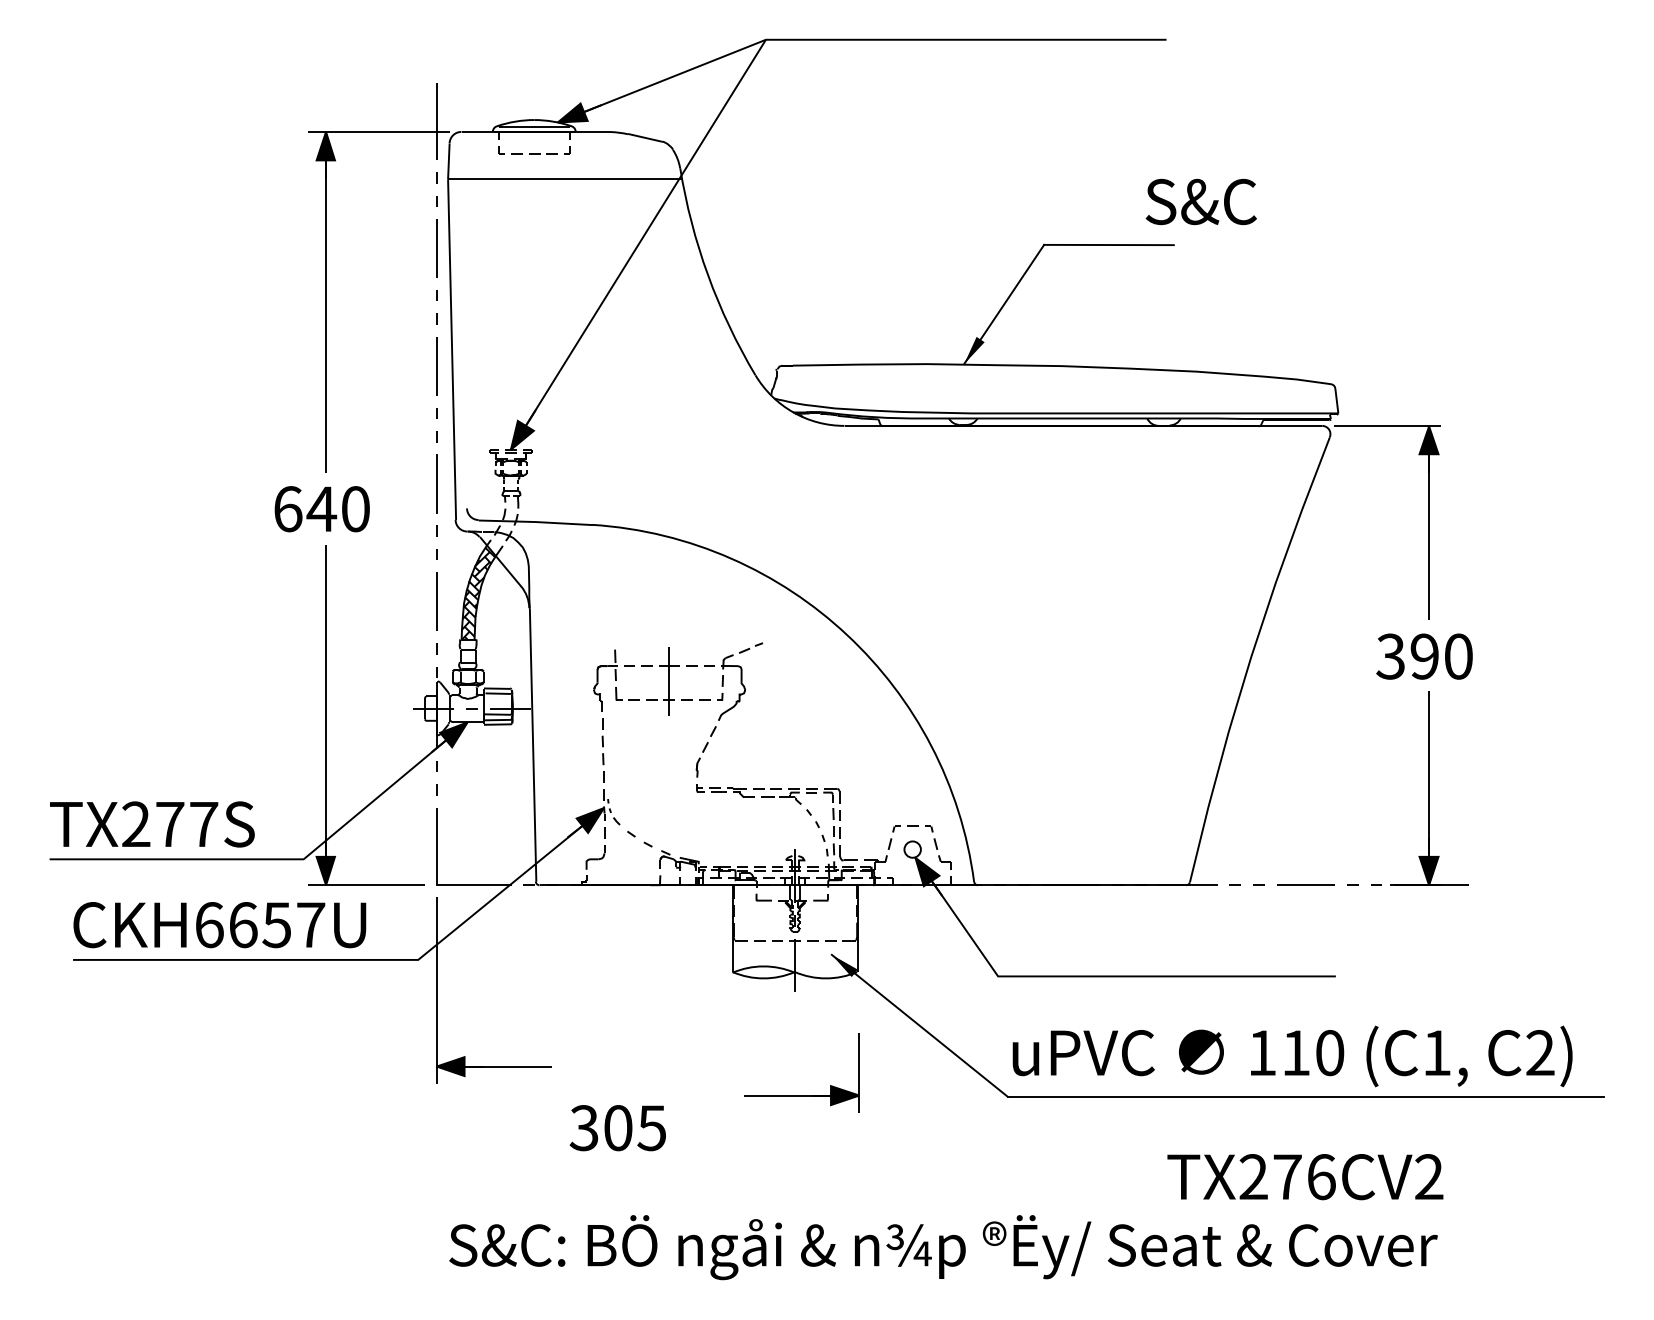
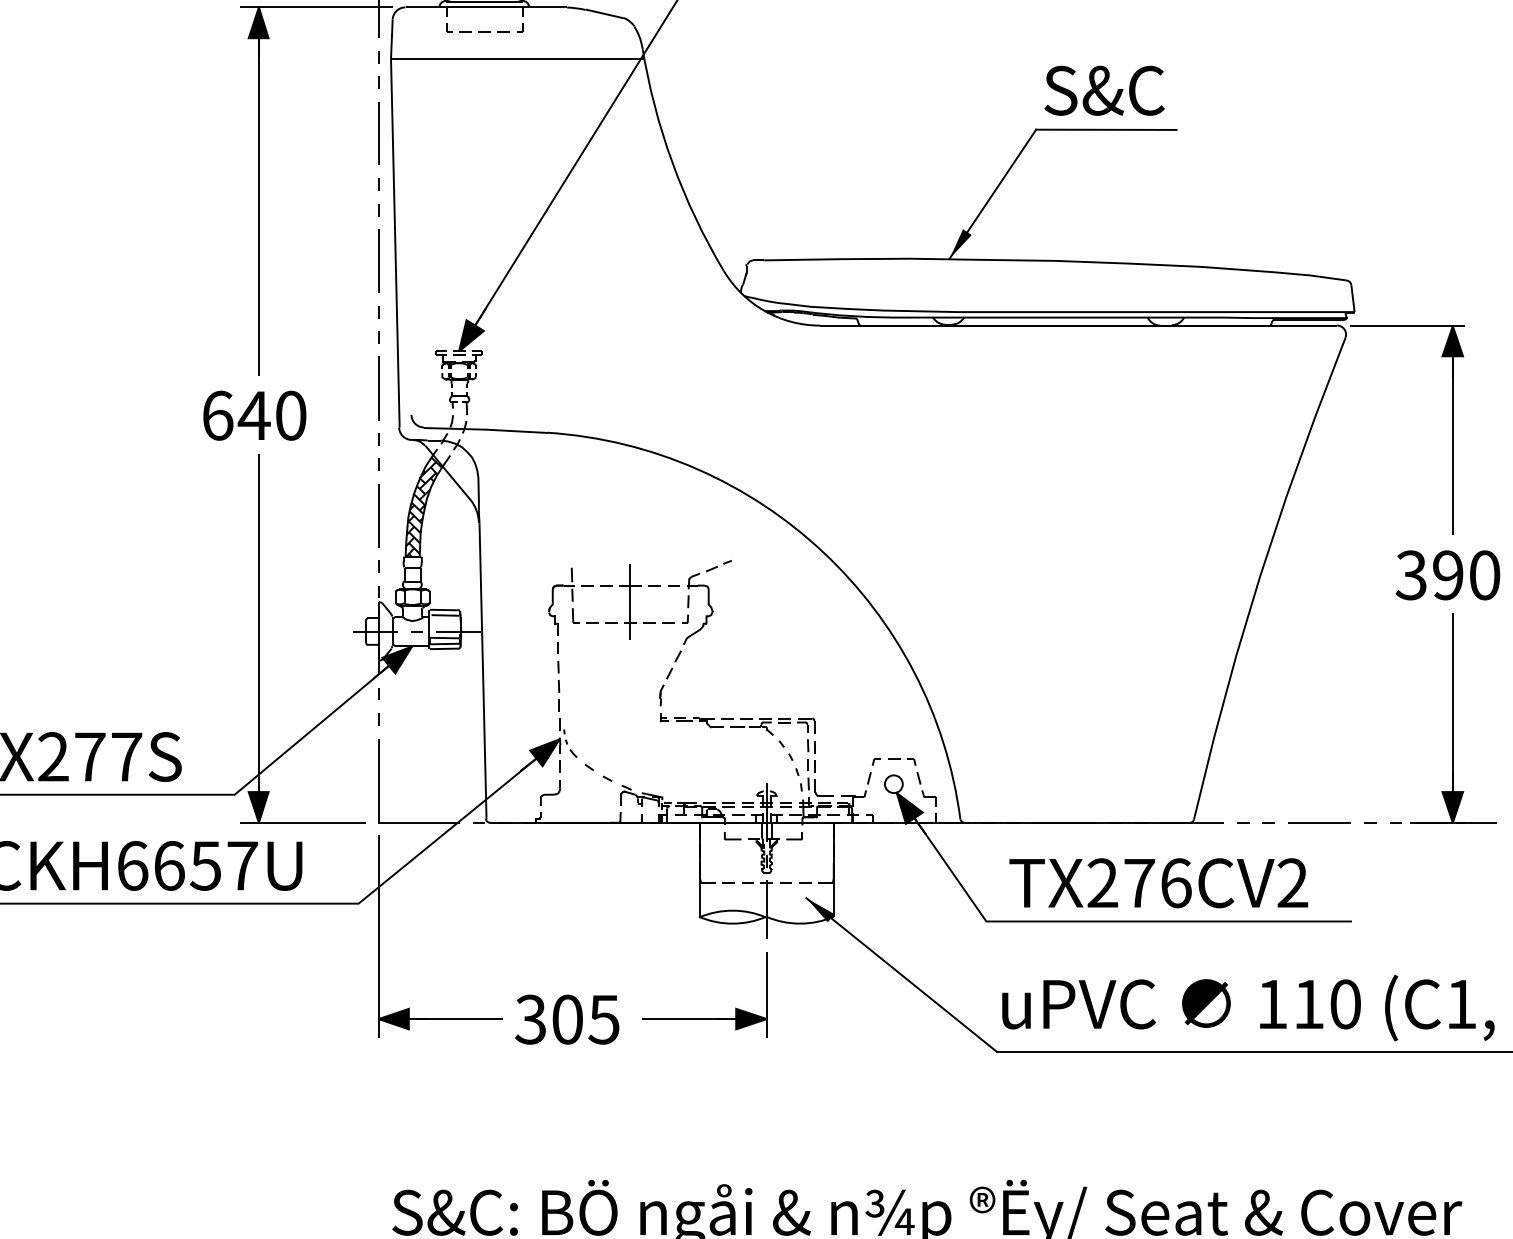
text: (1200, 201) -> (1103, 90), moved
part: (801, 1095) -> (704, 1018), moved
text: (617, 1128) -> (566, 1020), moved
text: (1305, 1177) -> (1158, 883), moved

